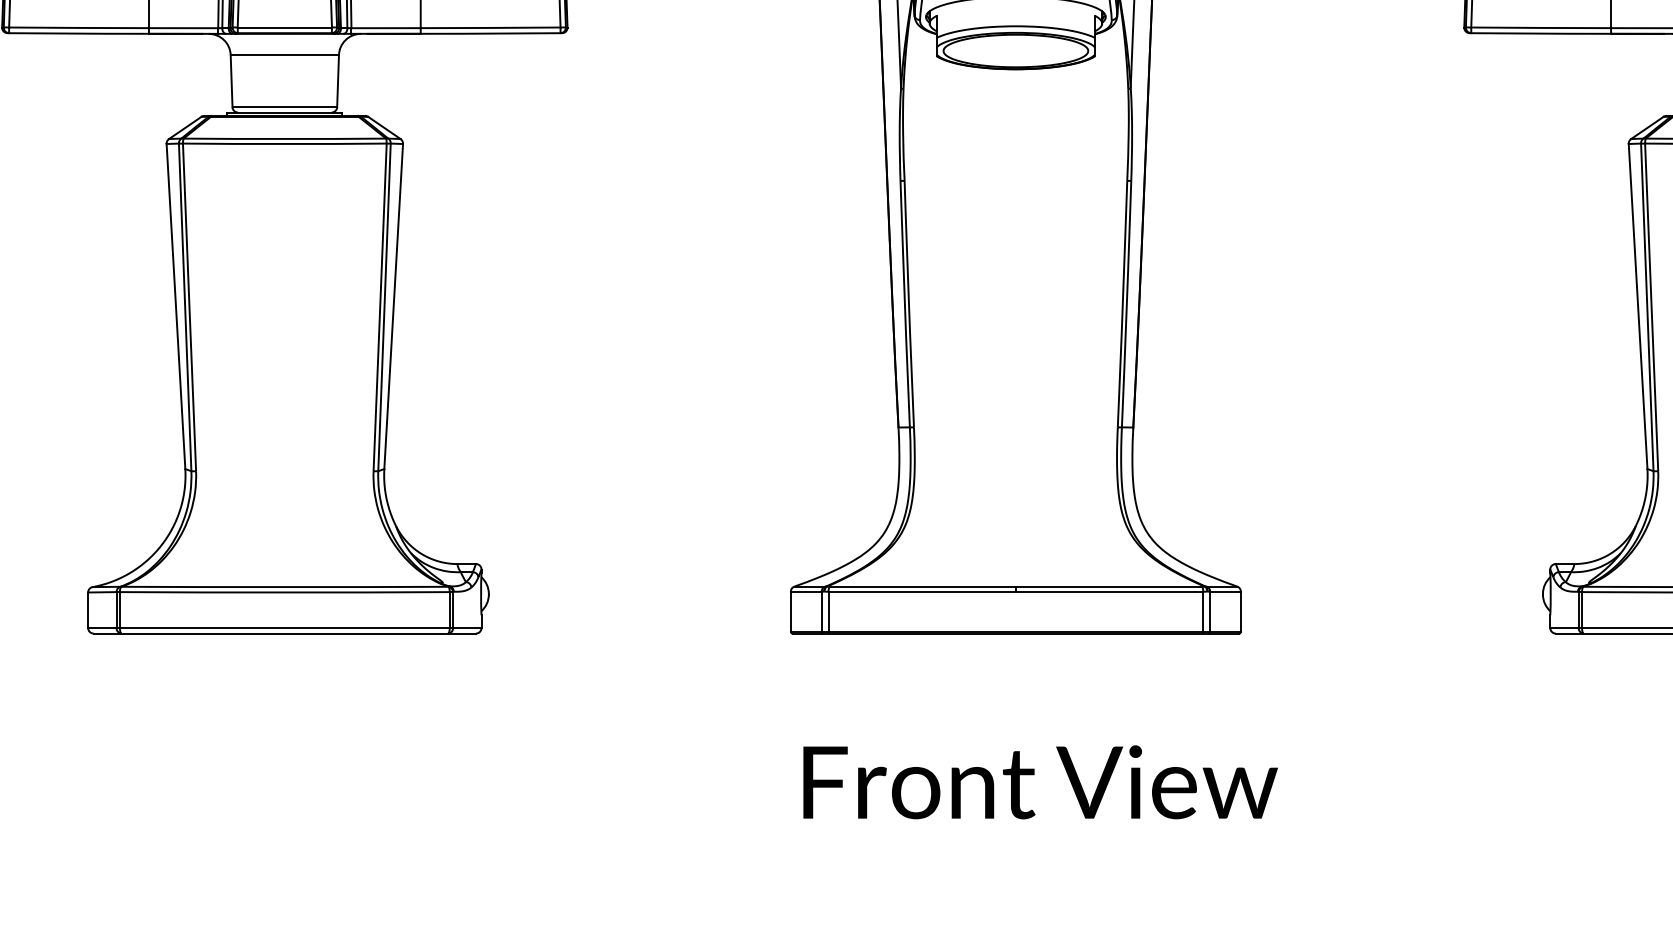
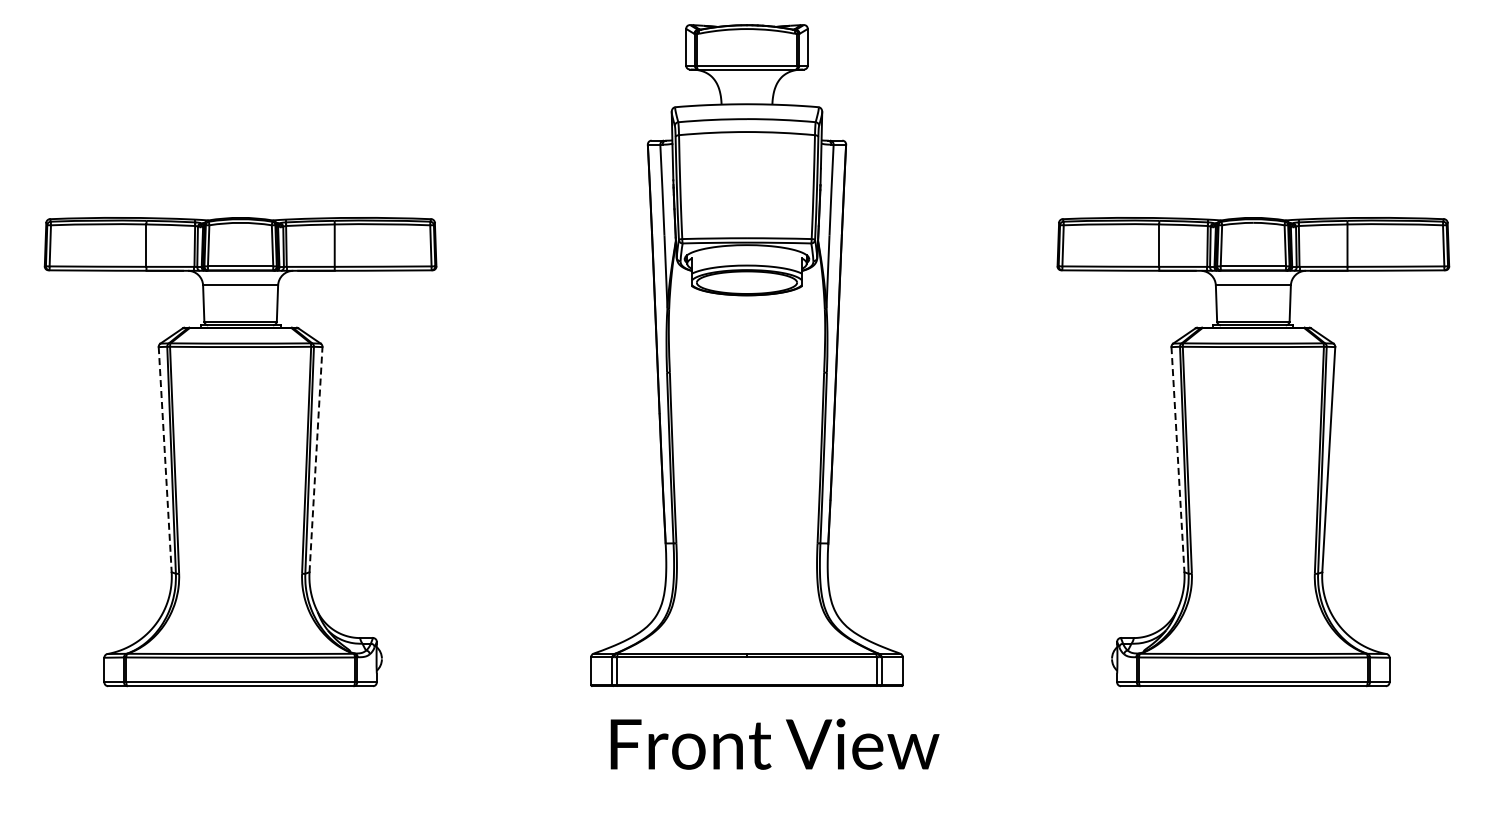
line: (176, 306) -> (165, 459), solid -> dashed
line: (394, 306) -> (316, 459), solid -> dashed
line: (1637, 306) -> (1177, 459), solid -> dashed
text: (1039, 781) -> (774, 743), moved

